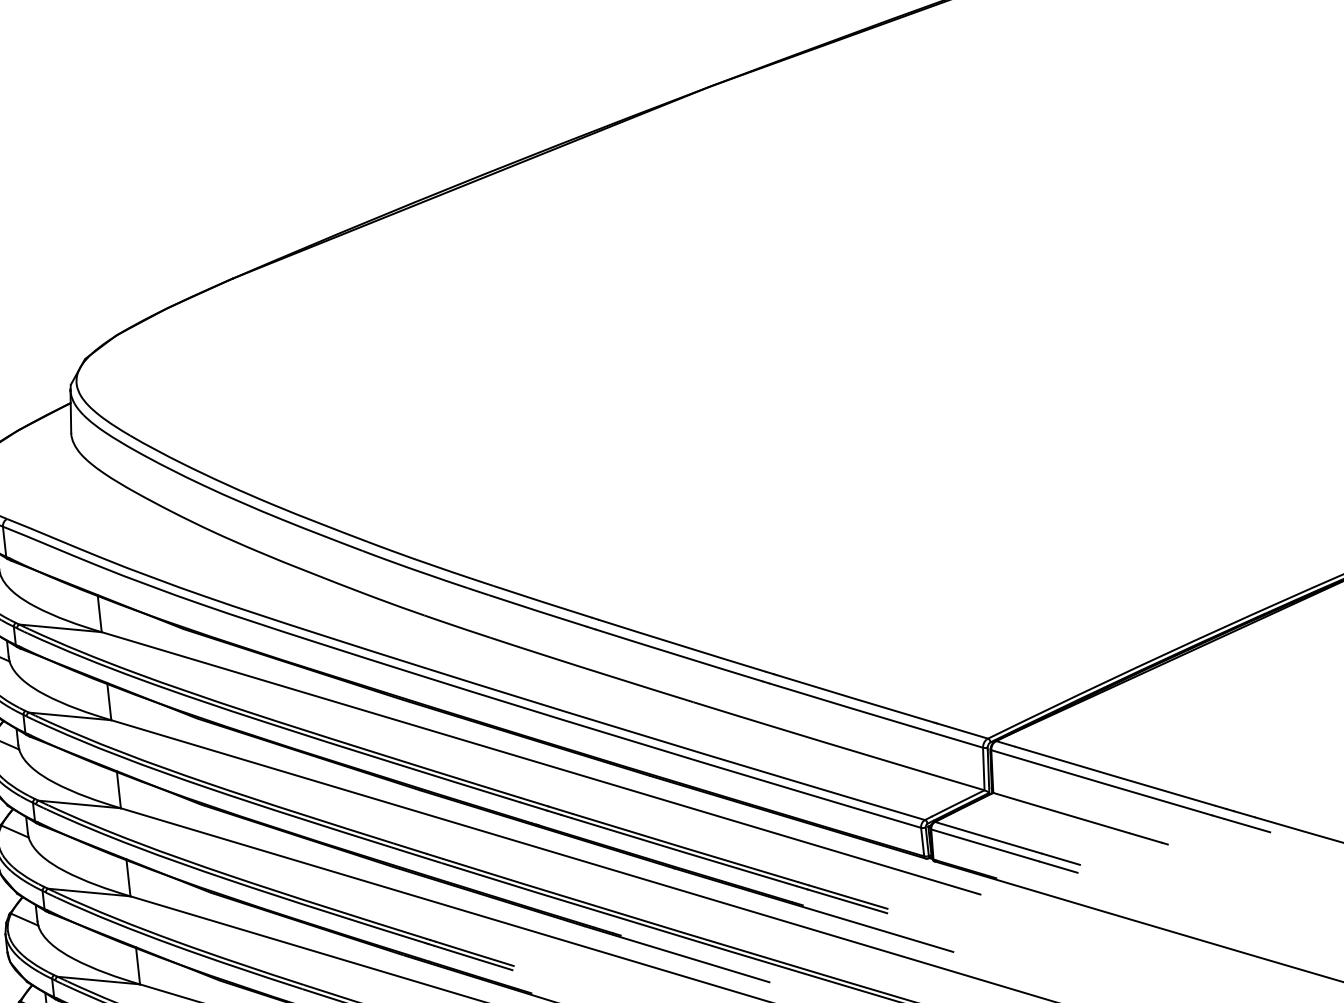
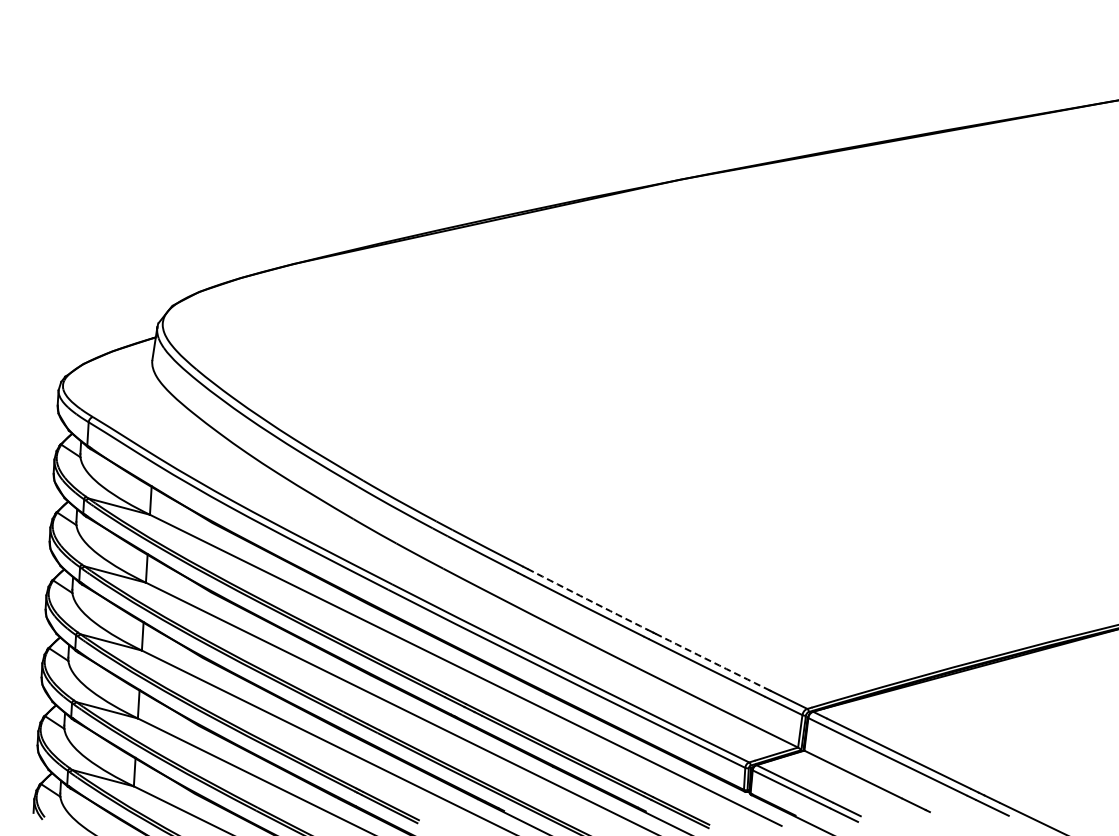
arc: (681, 645) -> (587, 599), solid -> dashed
arc: (855, 698) -> (712, 661), solid -> dashed

